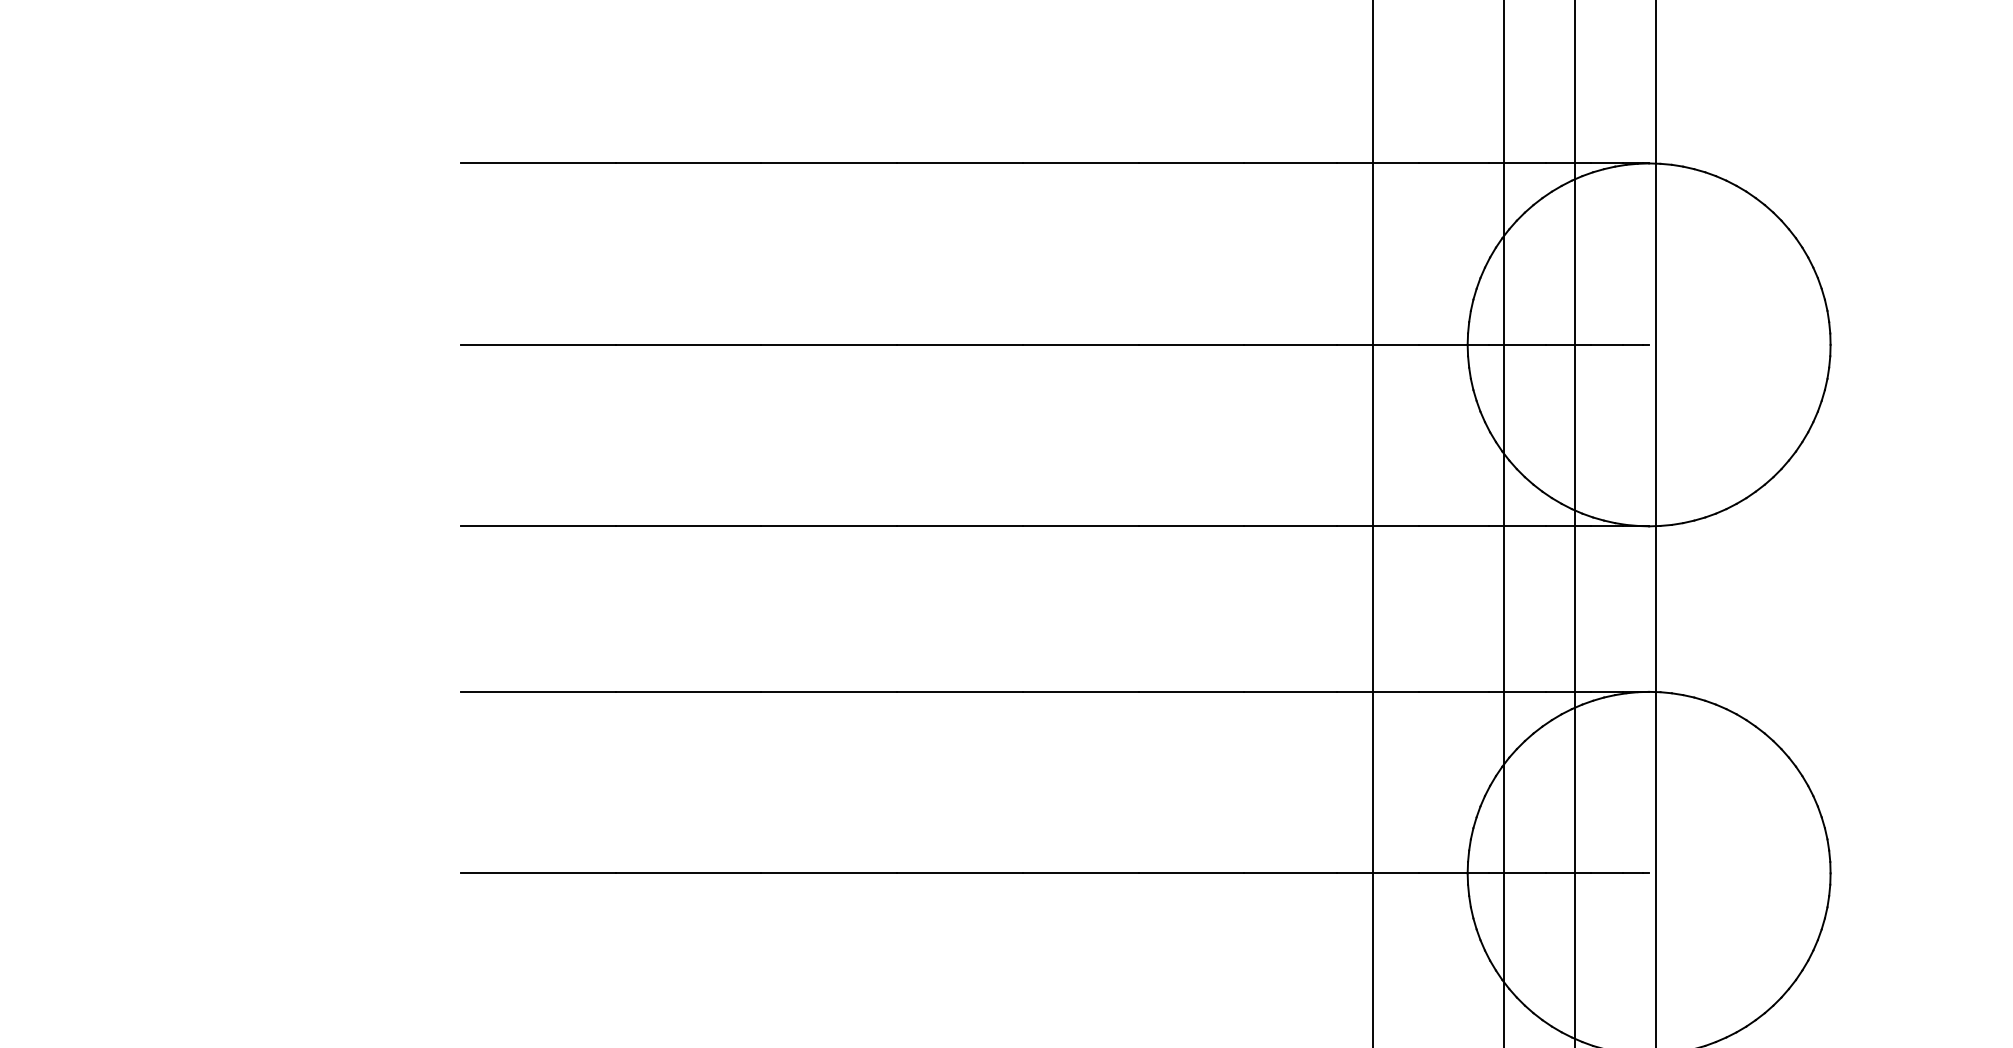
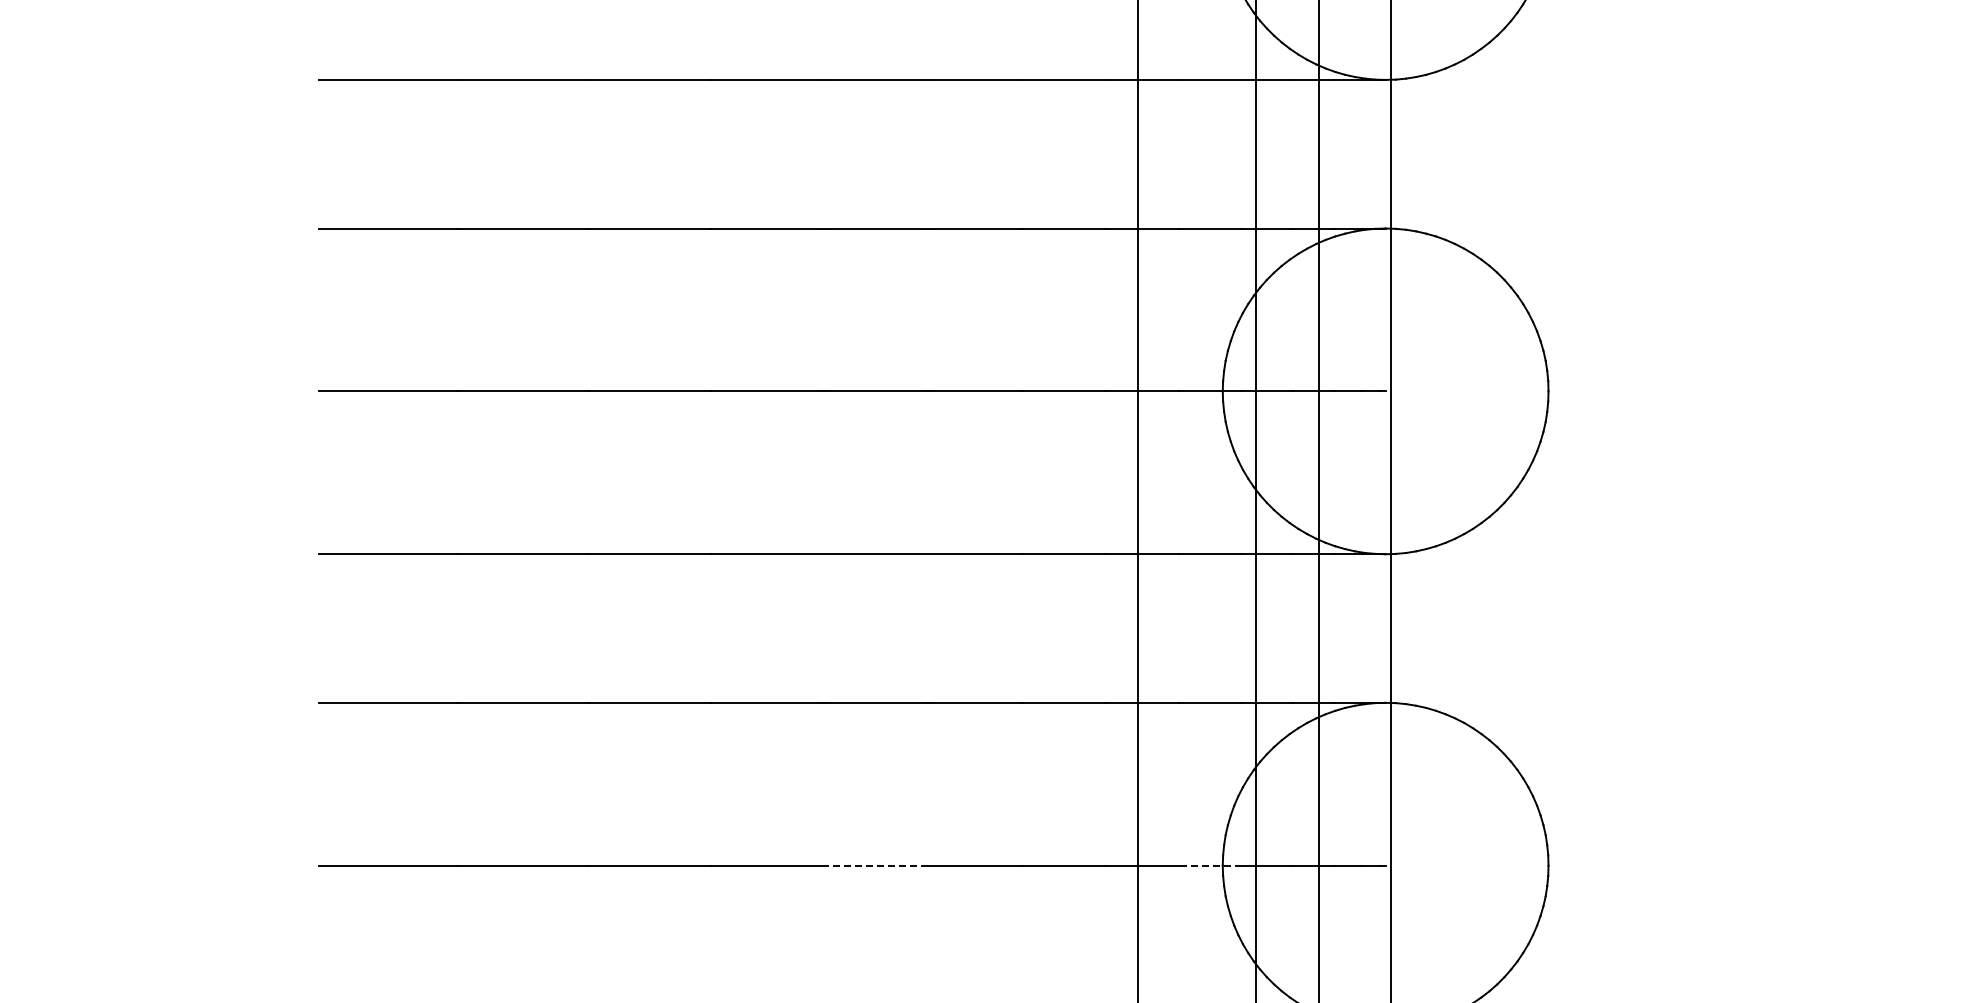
line: (1080, 873) -> (875, 865), solid -> dashed
line: (1452, 873) -> (1209, 865), solid -> dashed

